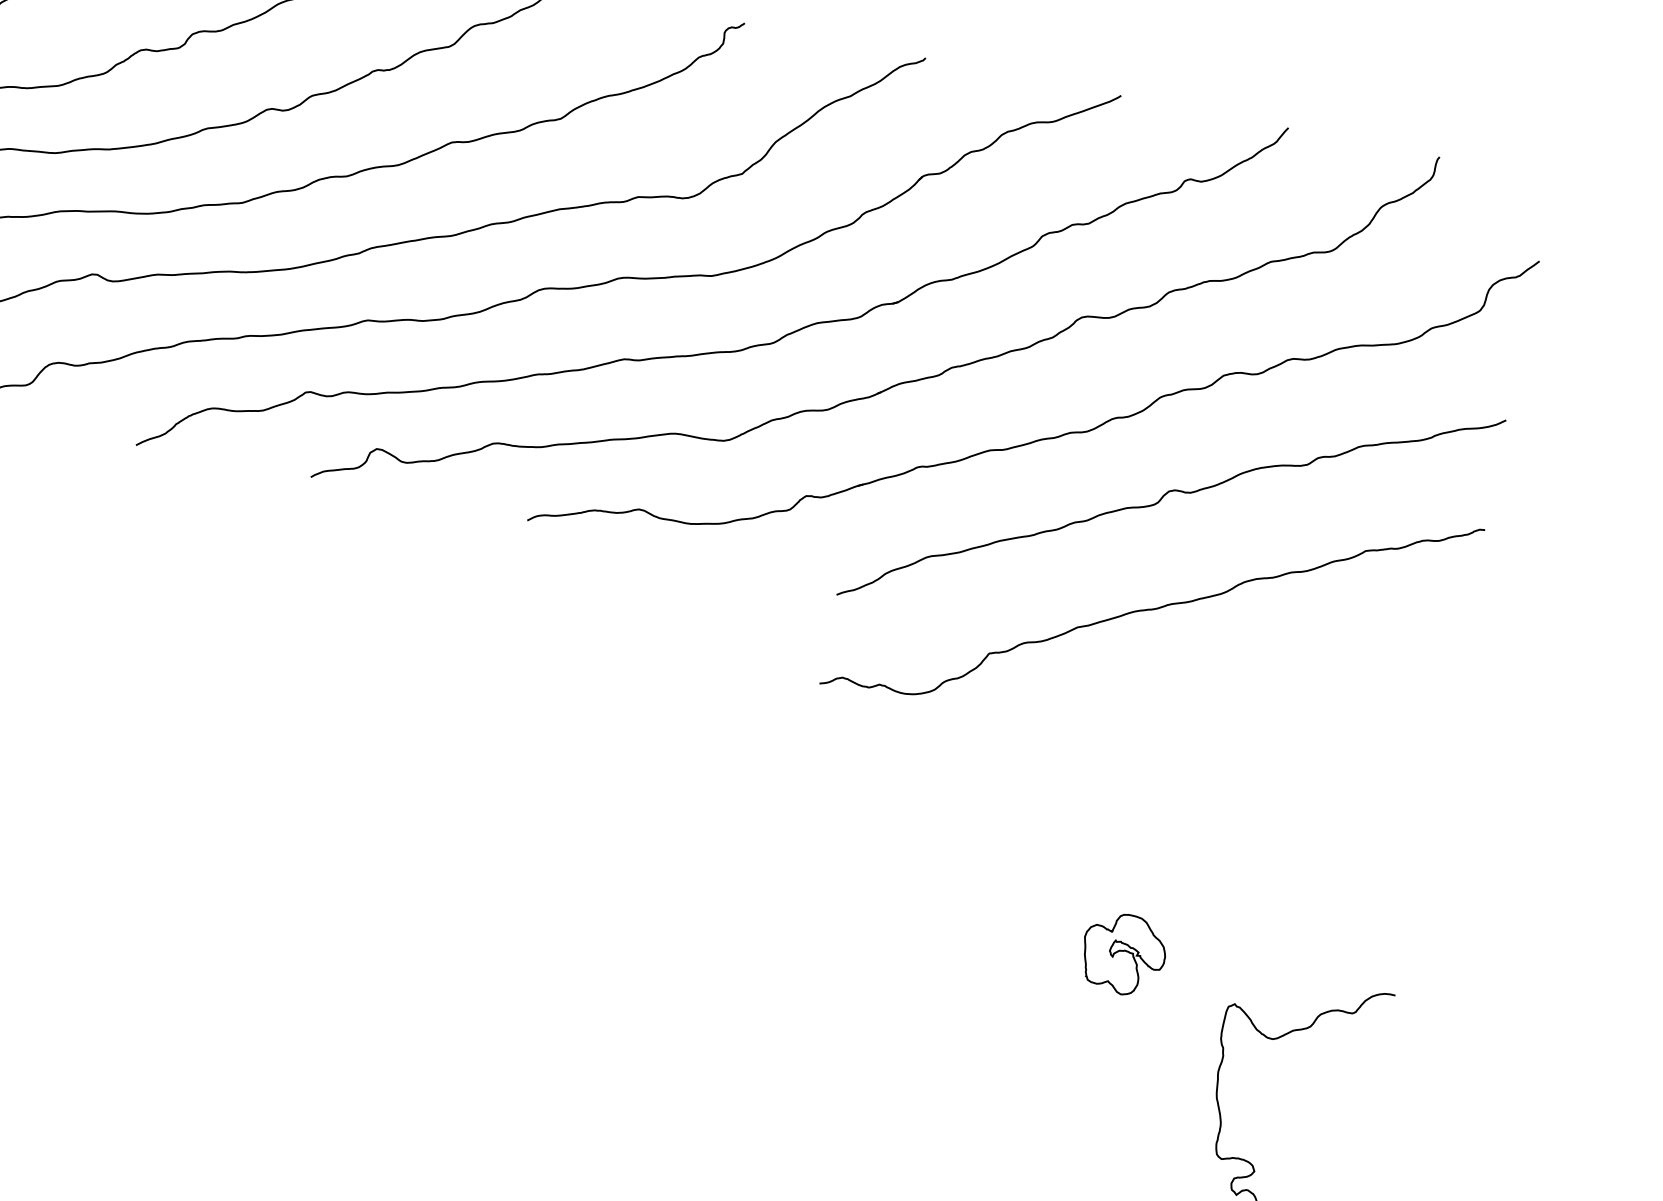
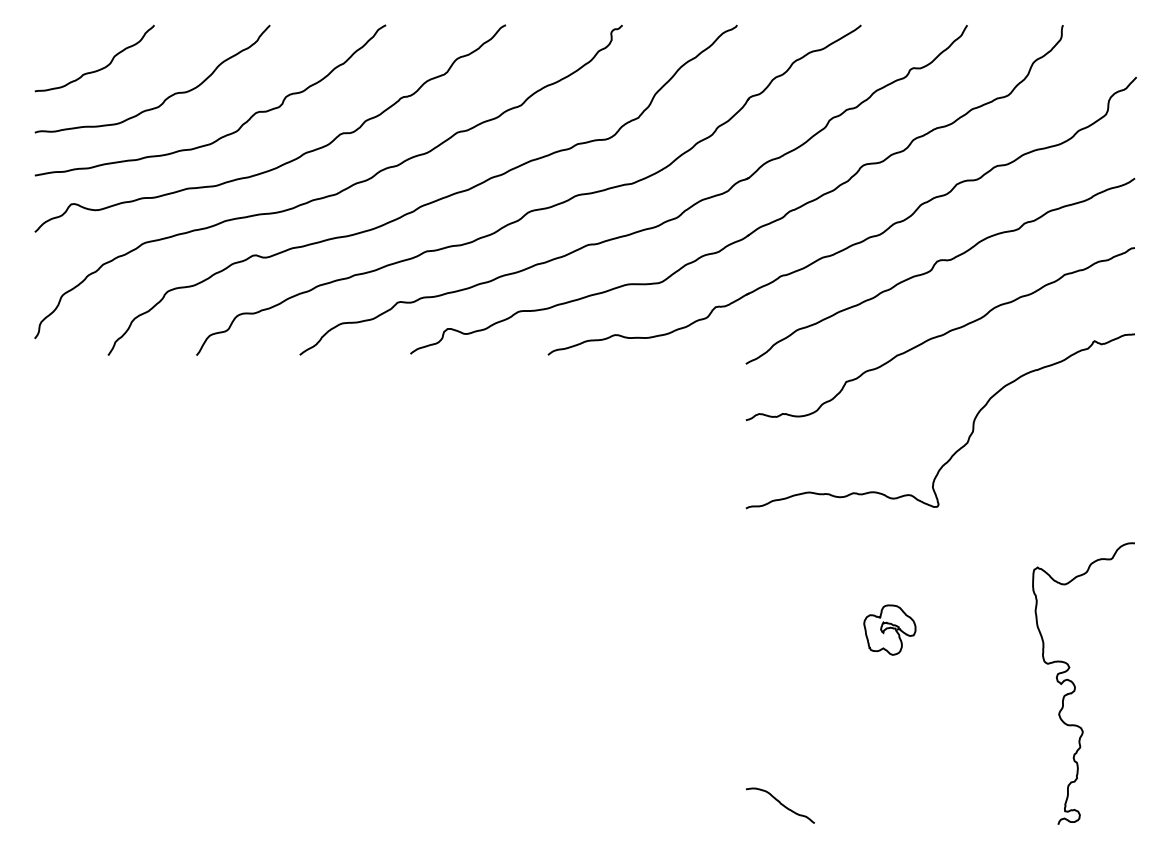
curve: (1165, 776) -> (968, 436), added
part: (1123, 953) -> (889, 629), moved

